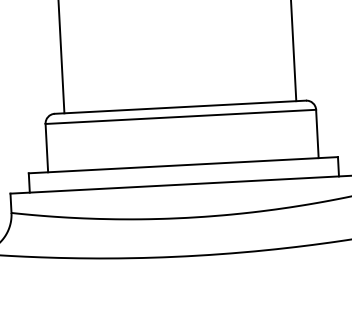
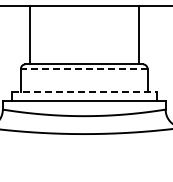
line: (179, 116) -> (83, 68), solid -> dashed
line: (183, 165) -> (84, 91), solid -> dashed

